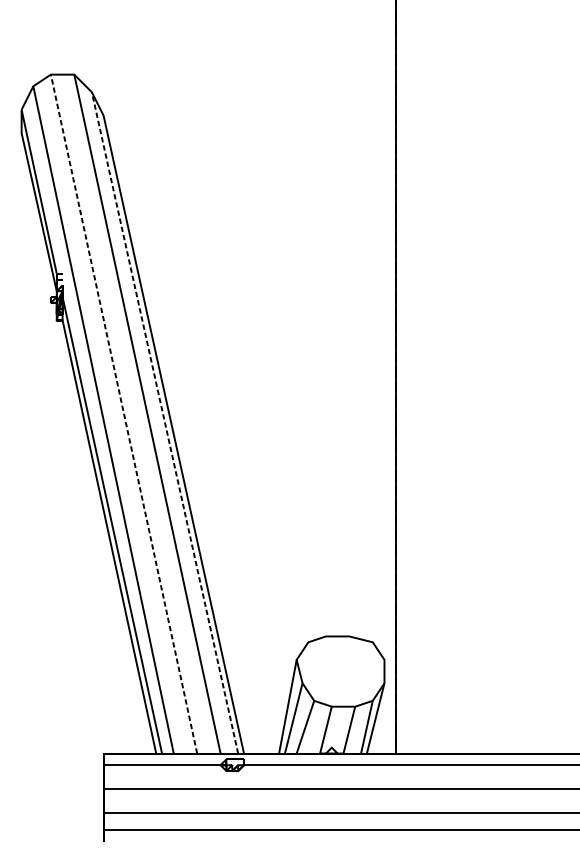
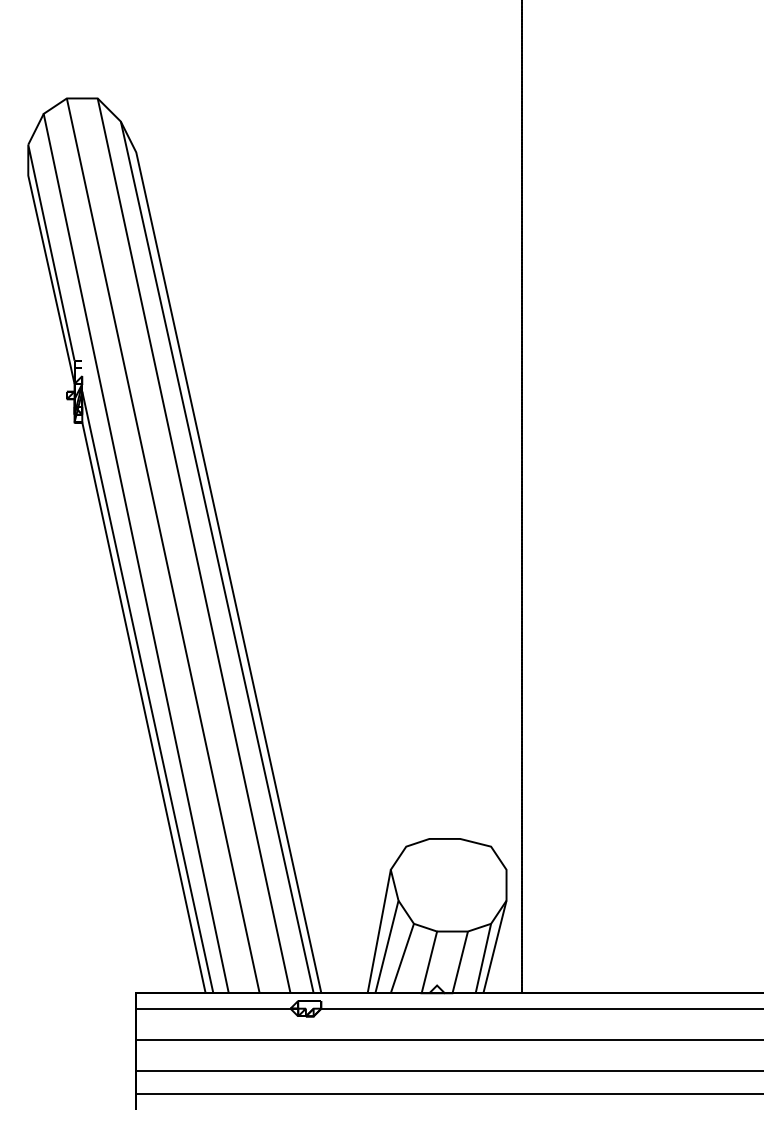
line: (124, 413) -> (163, 545), dashed -> solid
line: (165, 422) -> (217, 556), dashed -> solid

